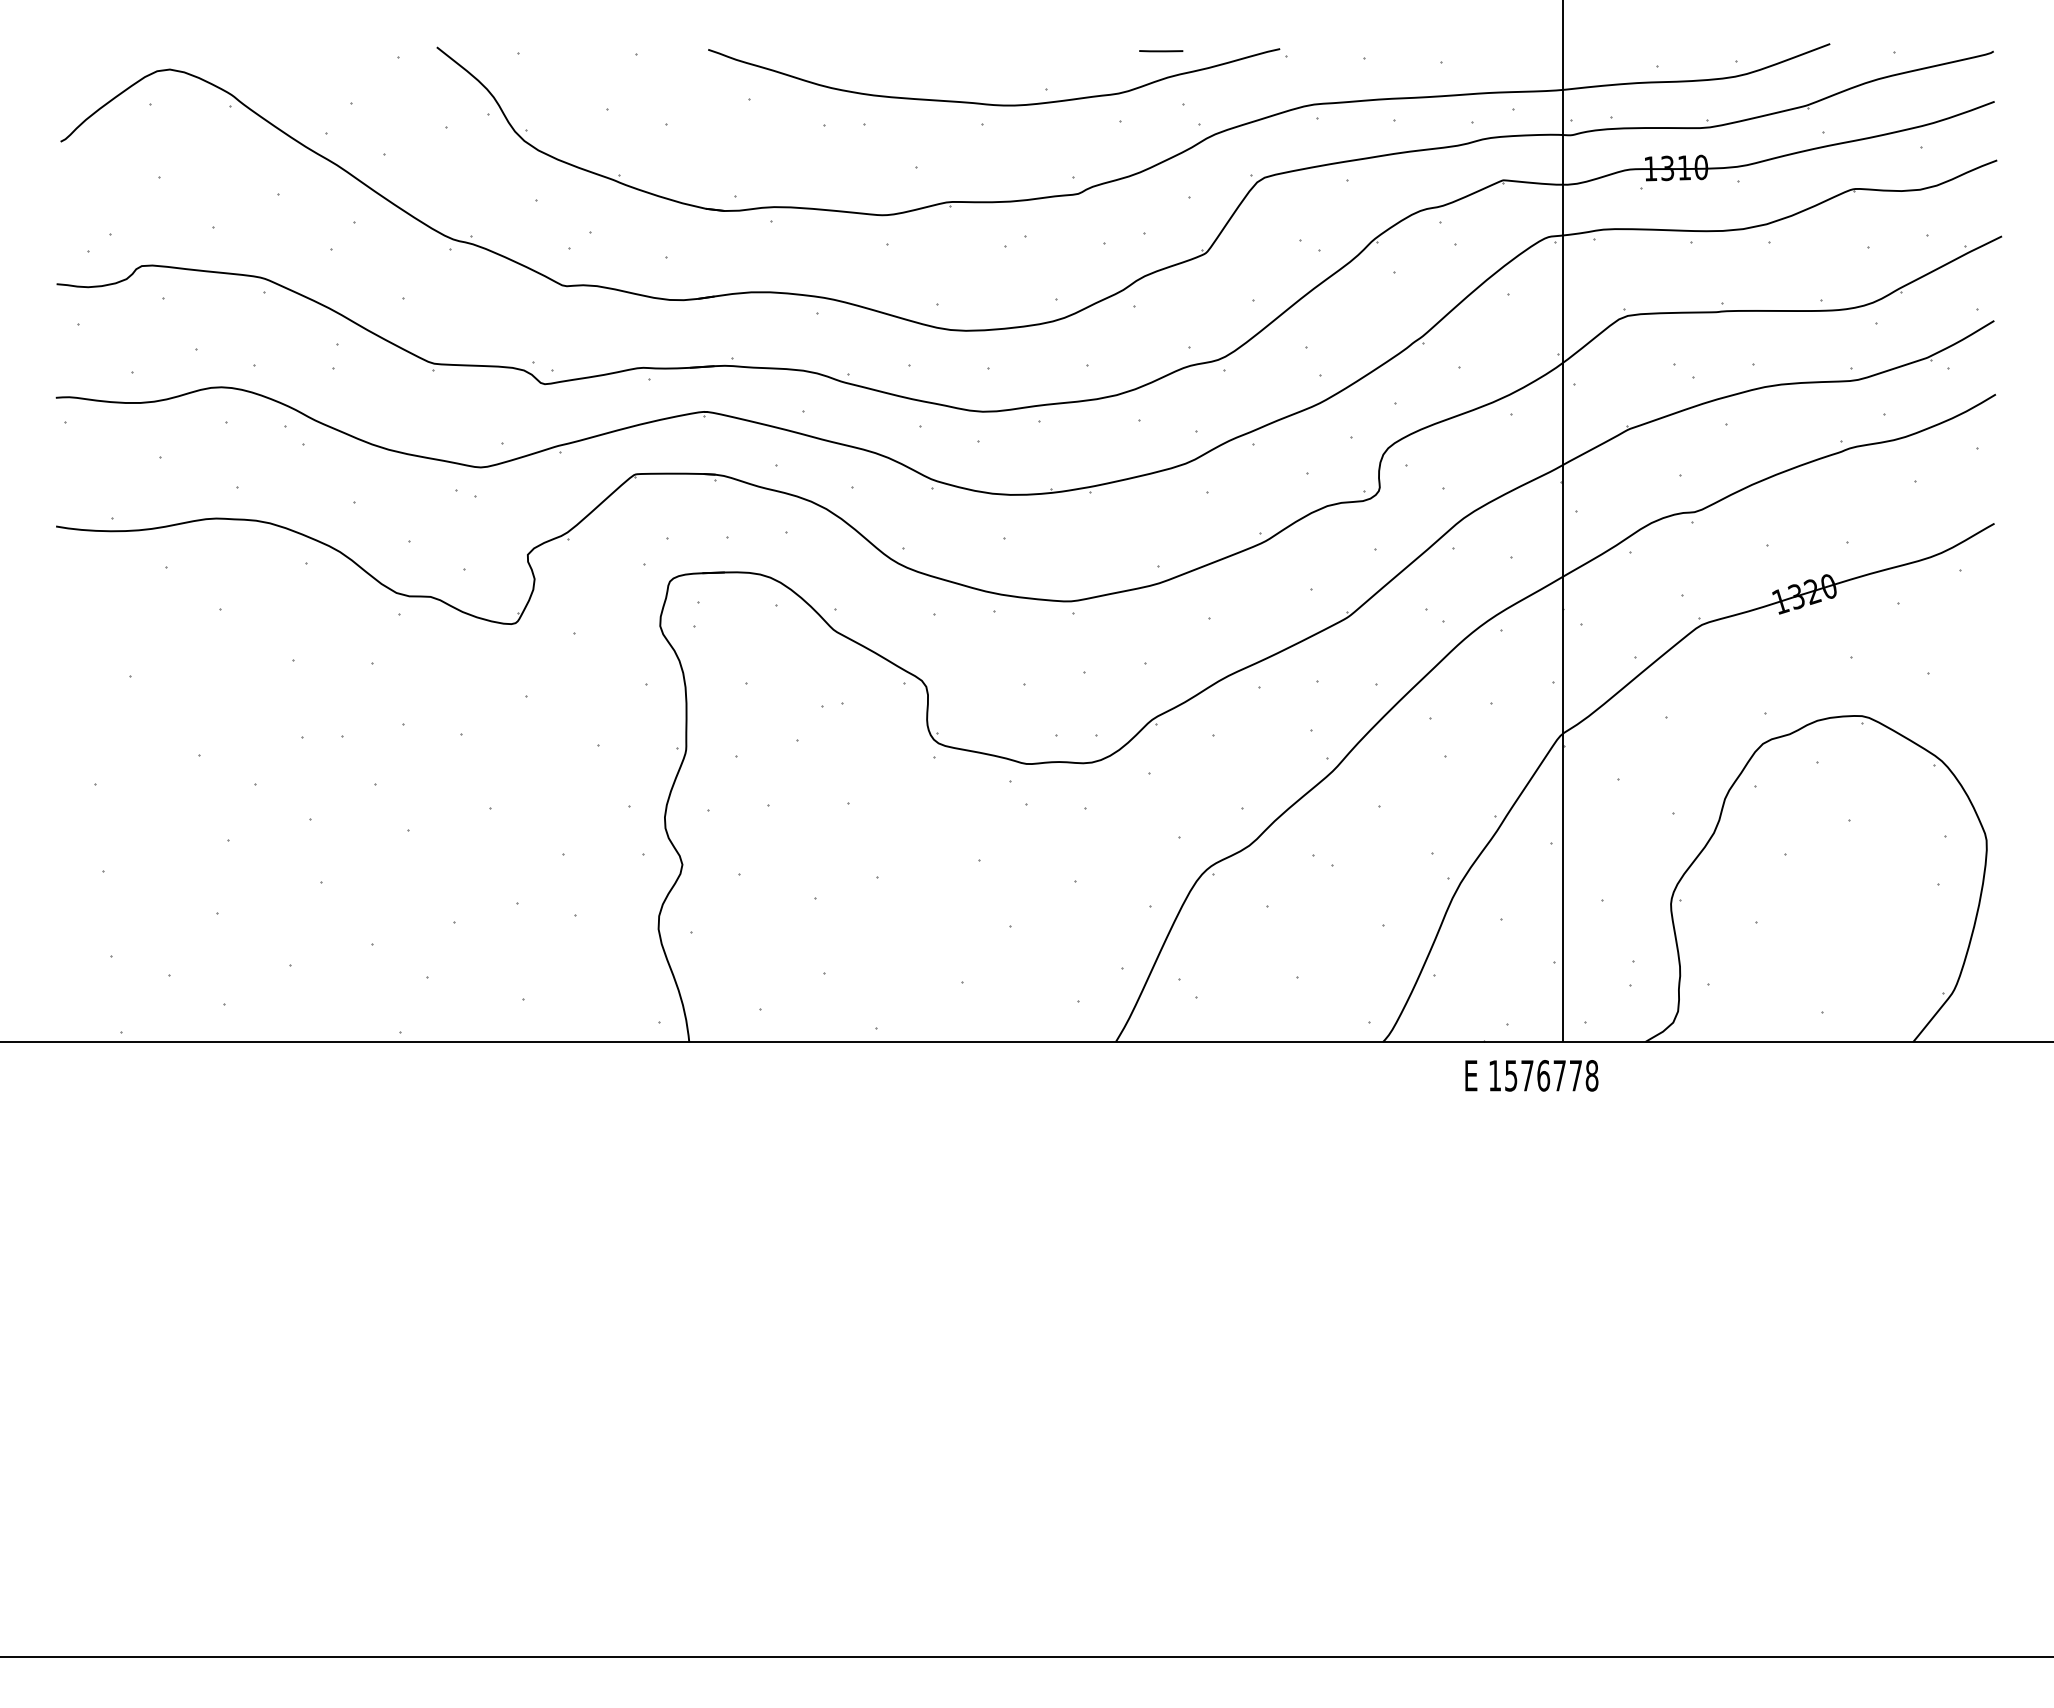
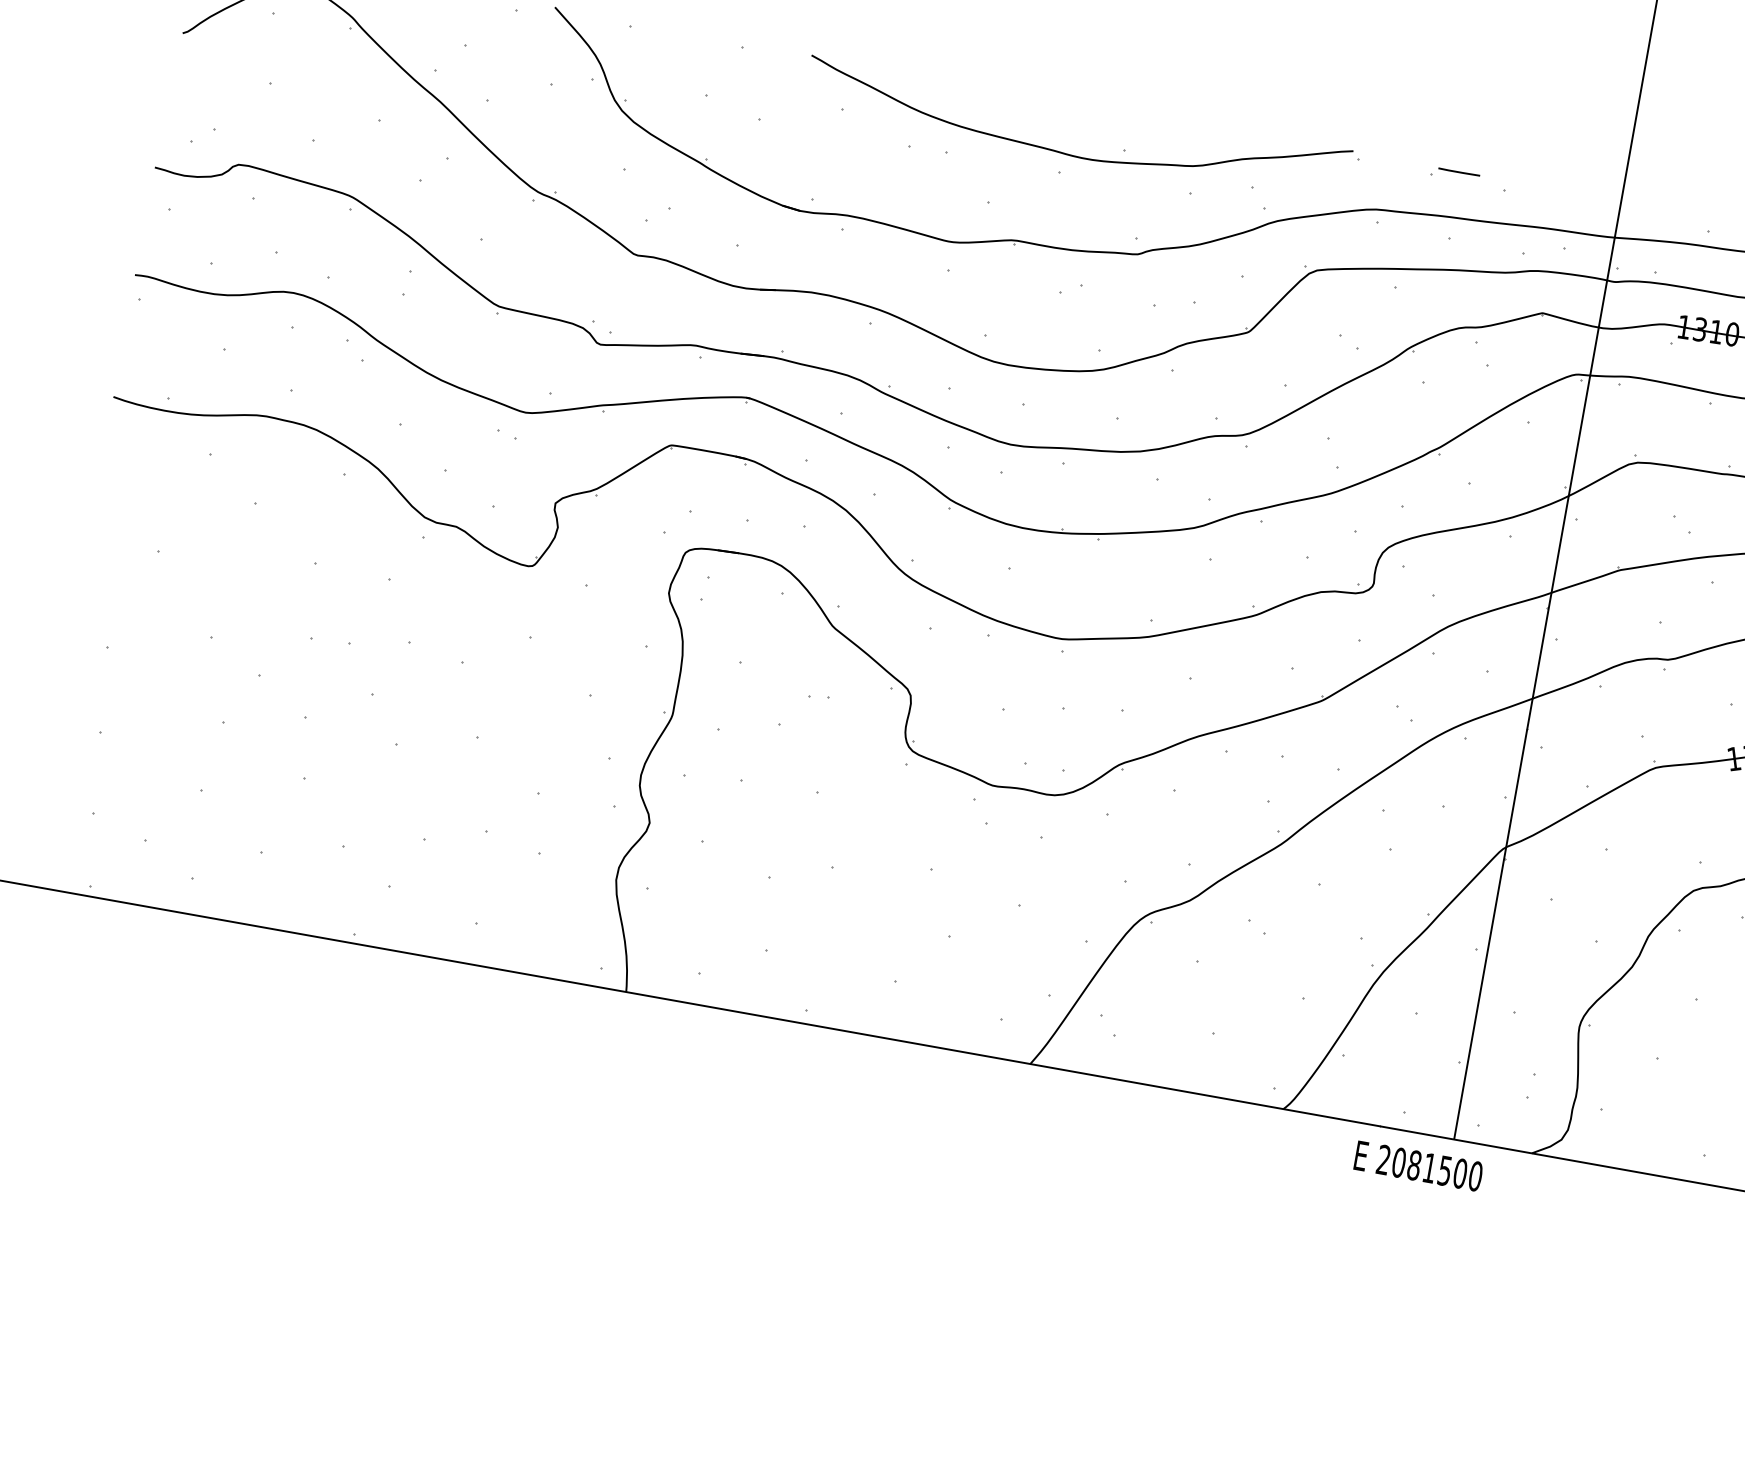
line: (1161, 51) -> (1459, 172), moved
text: (1543, 1075) -> (1429, 1167), 1576778 -> 2081500

